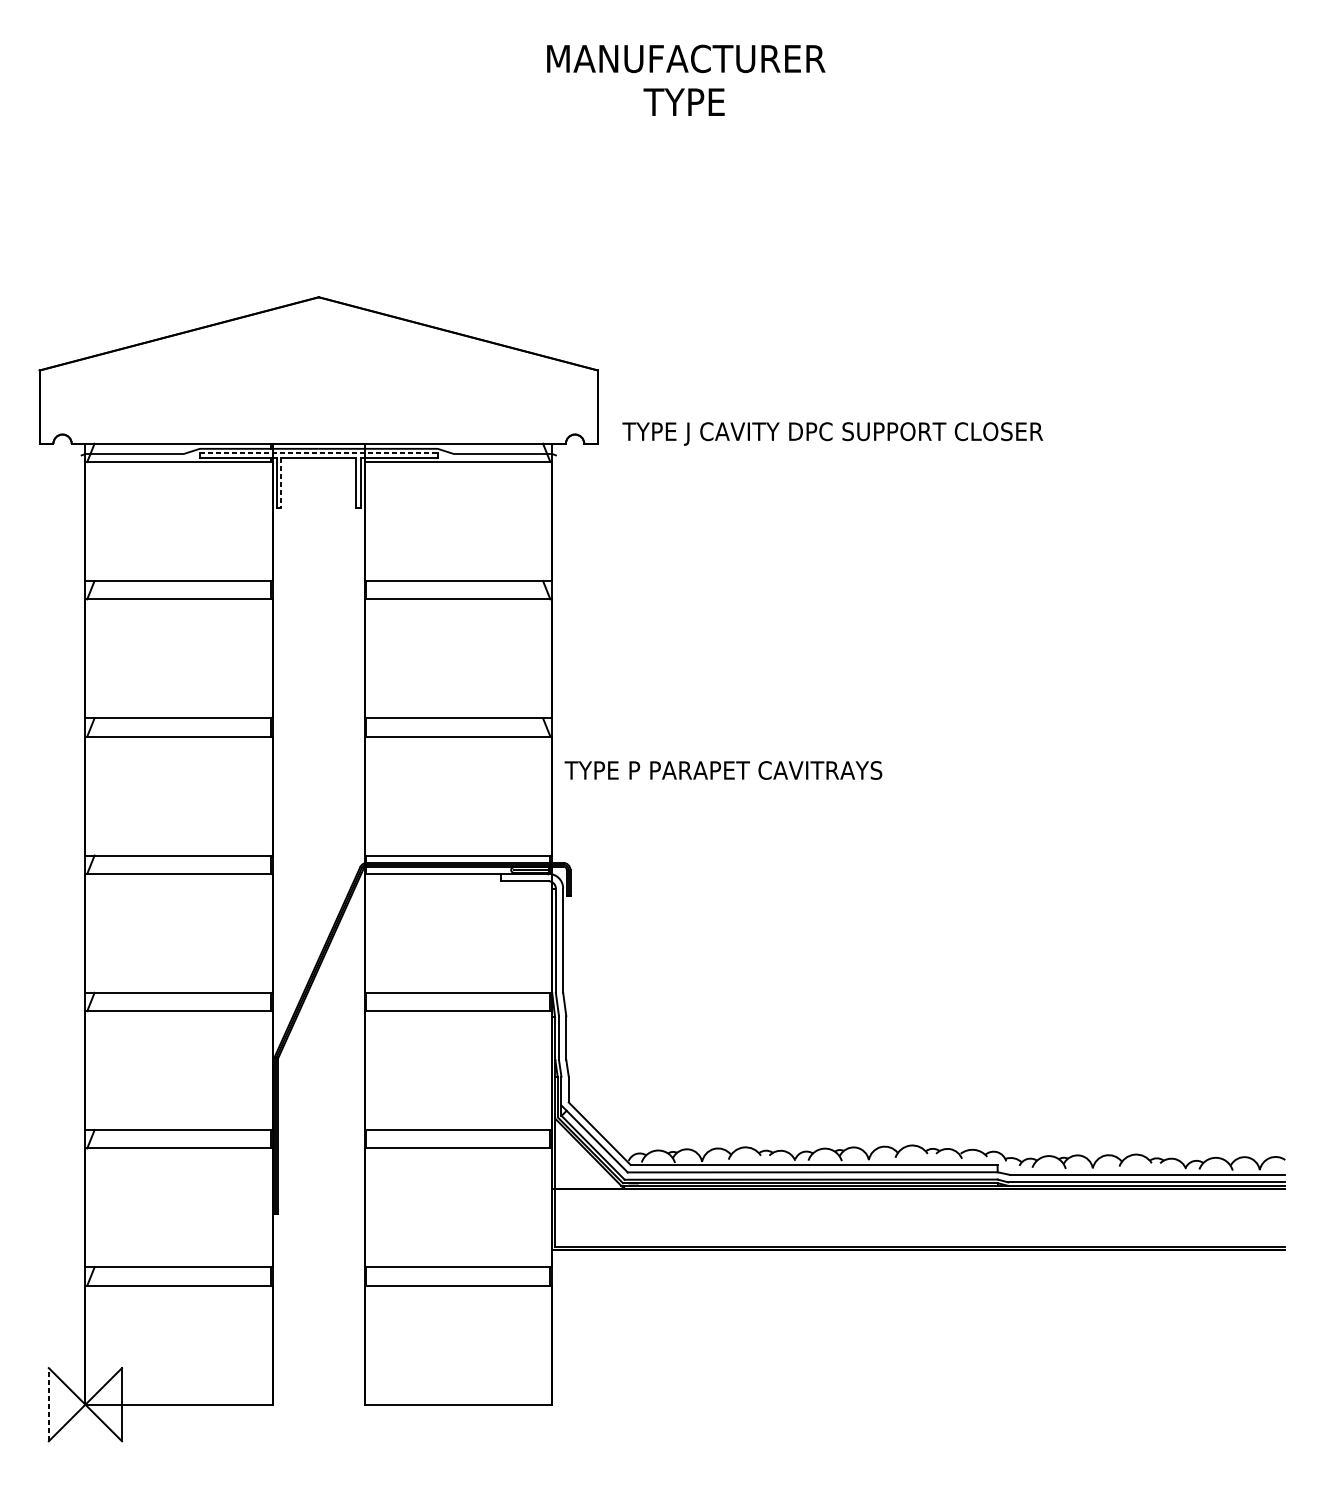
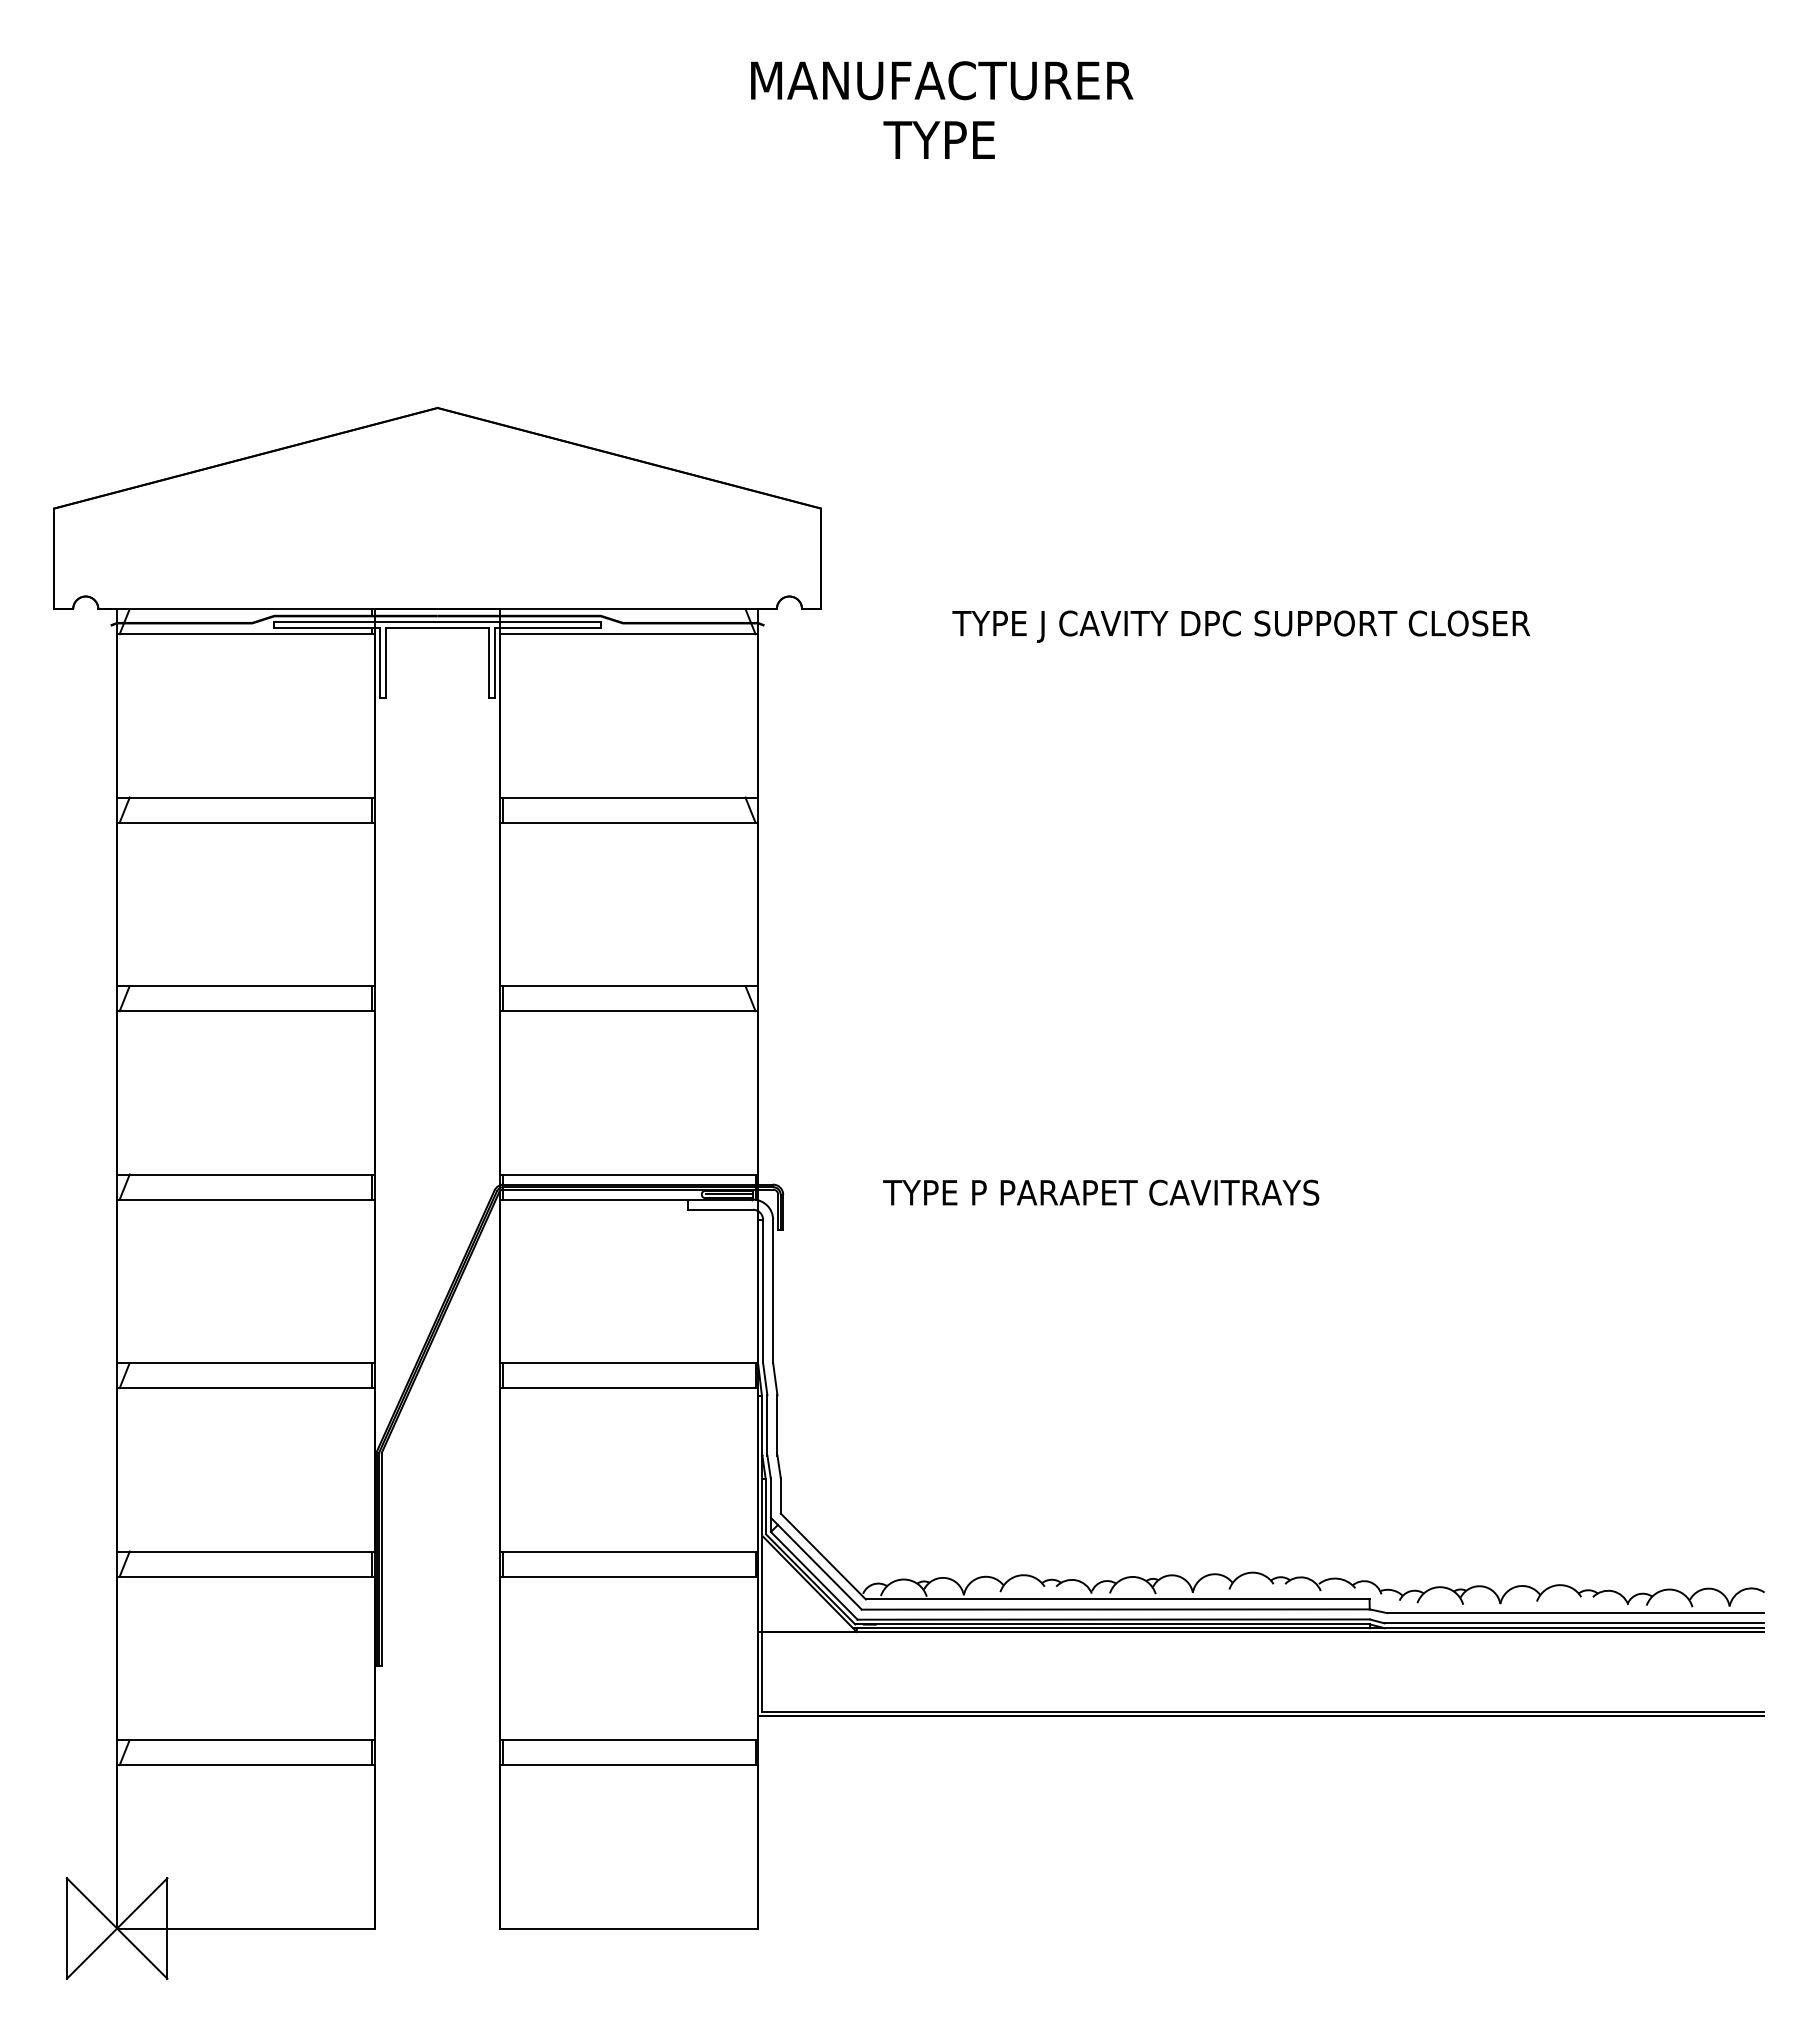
text: (832, 433) -> (1241, 626), moved
line: (319, 453) -> (438, 622), dashed -> solid
line: (281, 483) -> (386, 663), dashed -> solid
text: (723, 770) -> (1101, 1192), moved
line: (48, 1404) -> (66, 1928), dashed -> solid

